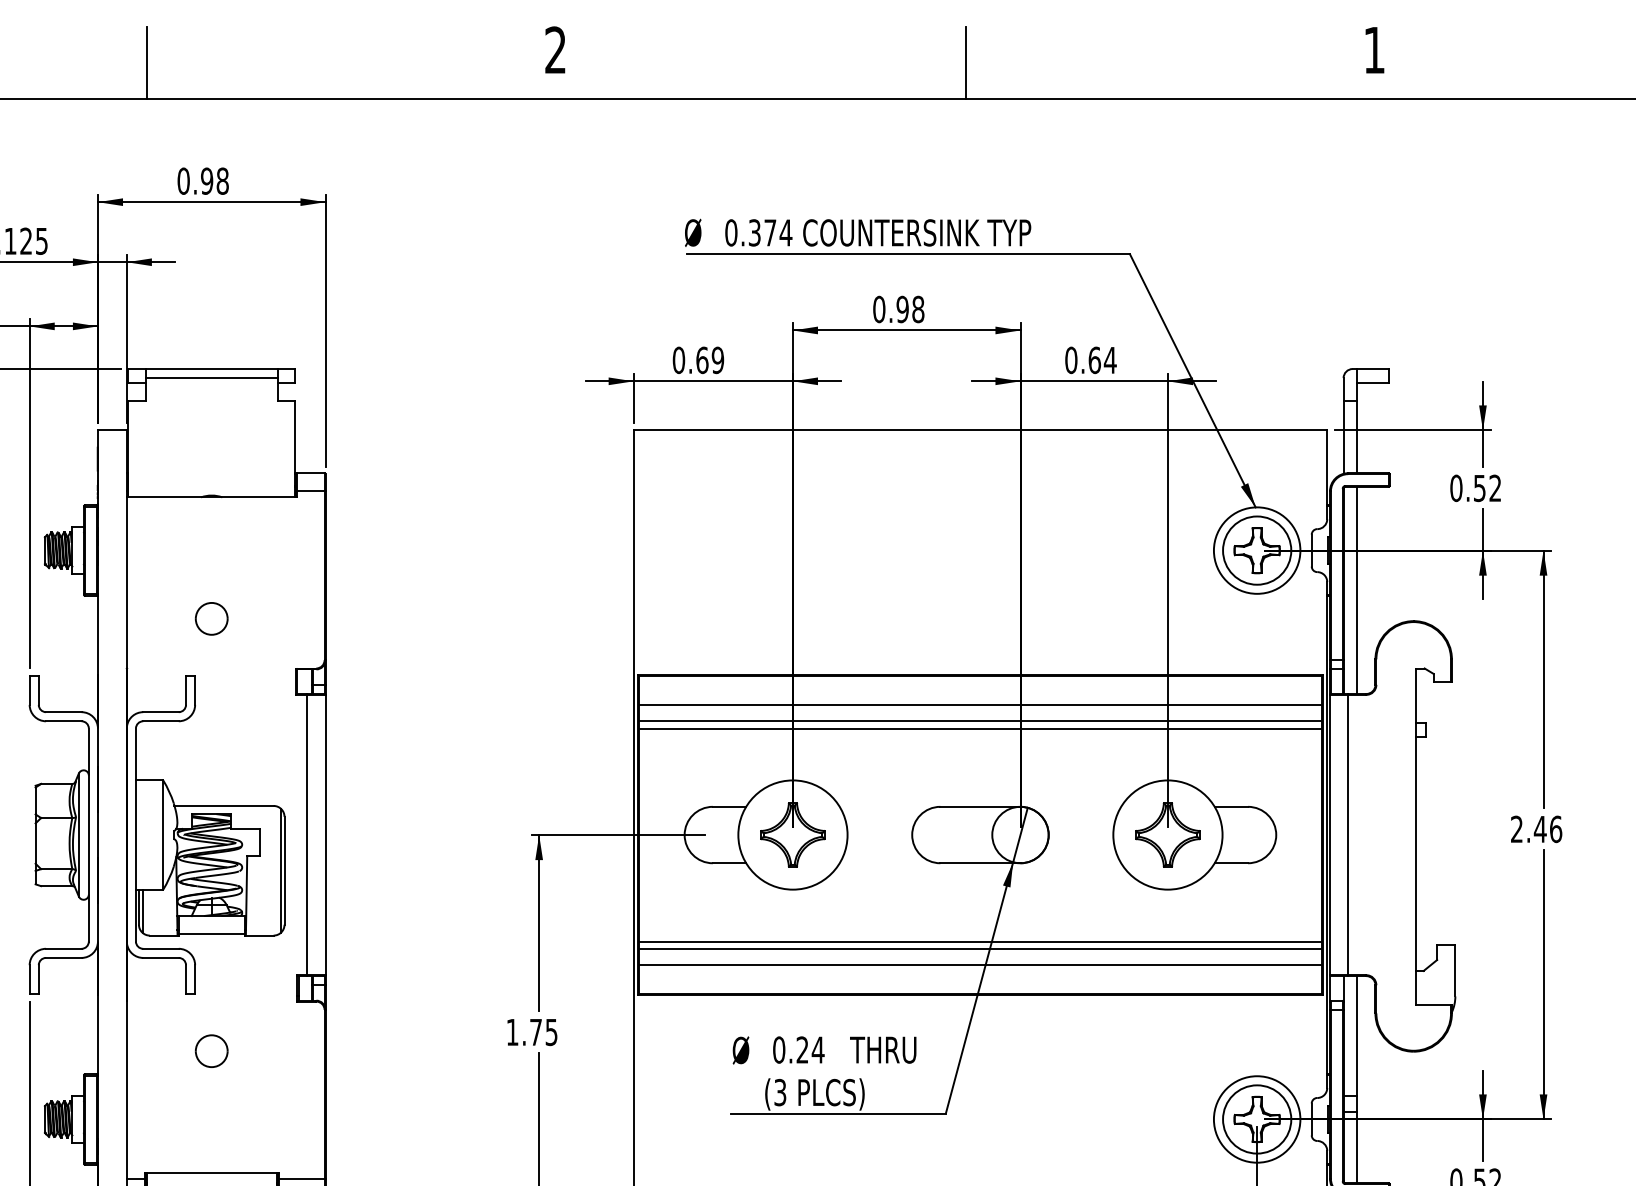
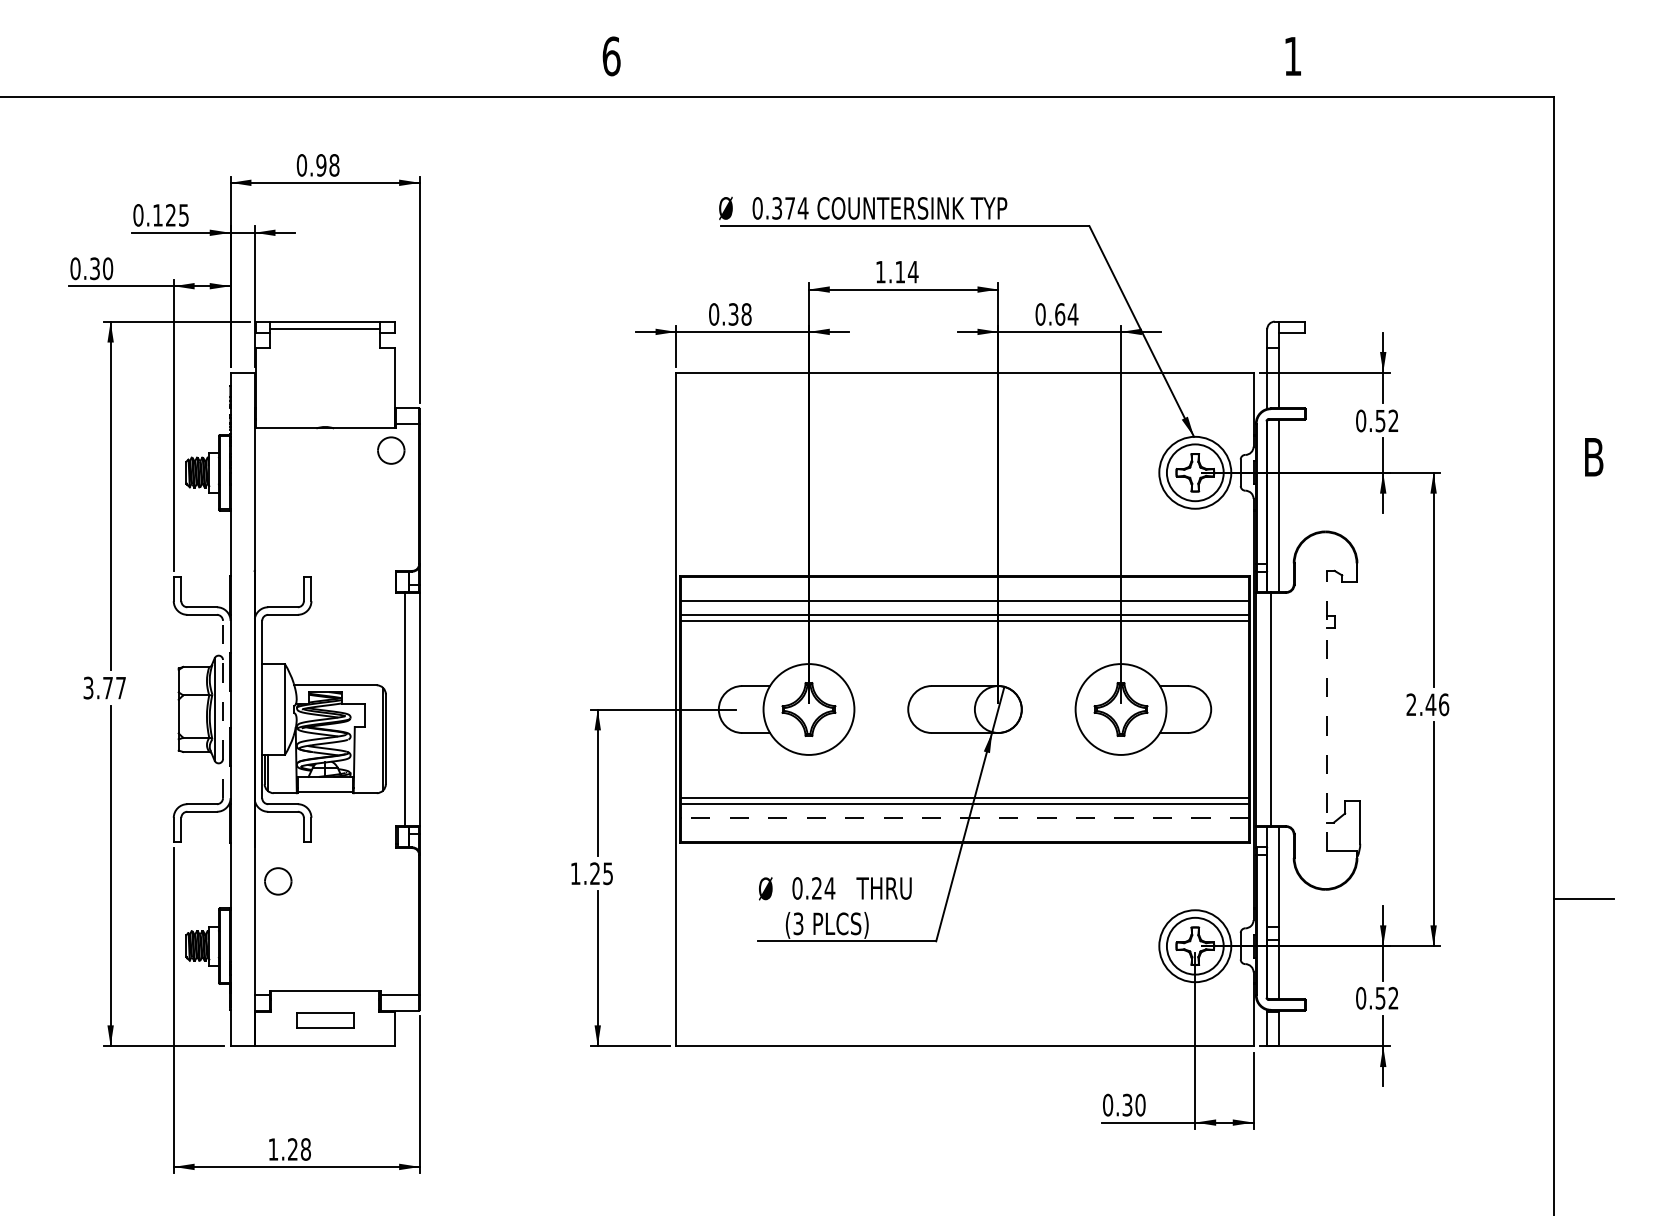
text: (555, 50) -> (611, 56), 2 -> 6
line: (147, 62) -> (271, 66), removed
line: (965, 62) -> (952, 66), removed
text: (898, 308) -> (896, 271), 0.98 -> 1.14
text: (709, 360) -> (739, 314), 0.69 -> 0.38
part: (212, 618) -> (391, 450), moved
line: (89, 835) -> (223, 709), solid -> dashed
line: (1416, 836) -> (1327, 710), solid -> dashed
line: (979, 964) -> (964, 817), solid -> dashed
text: (535, 1032) -> (594, 873), 1.75 -> 1.25
part: (212, 1051) -> (278, 881), moved

